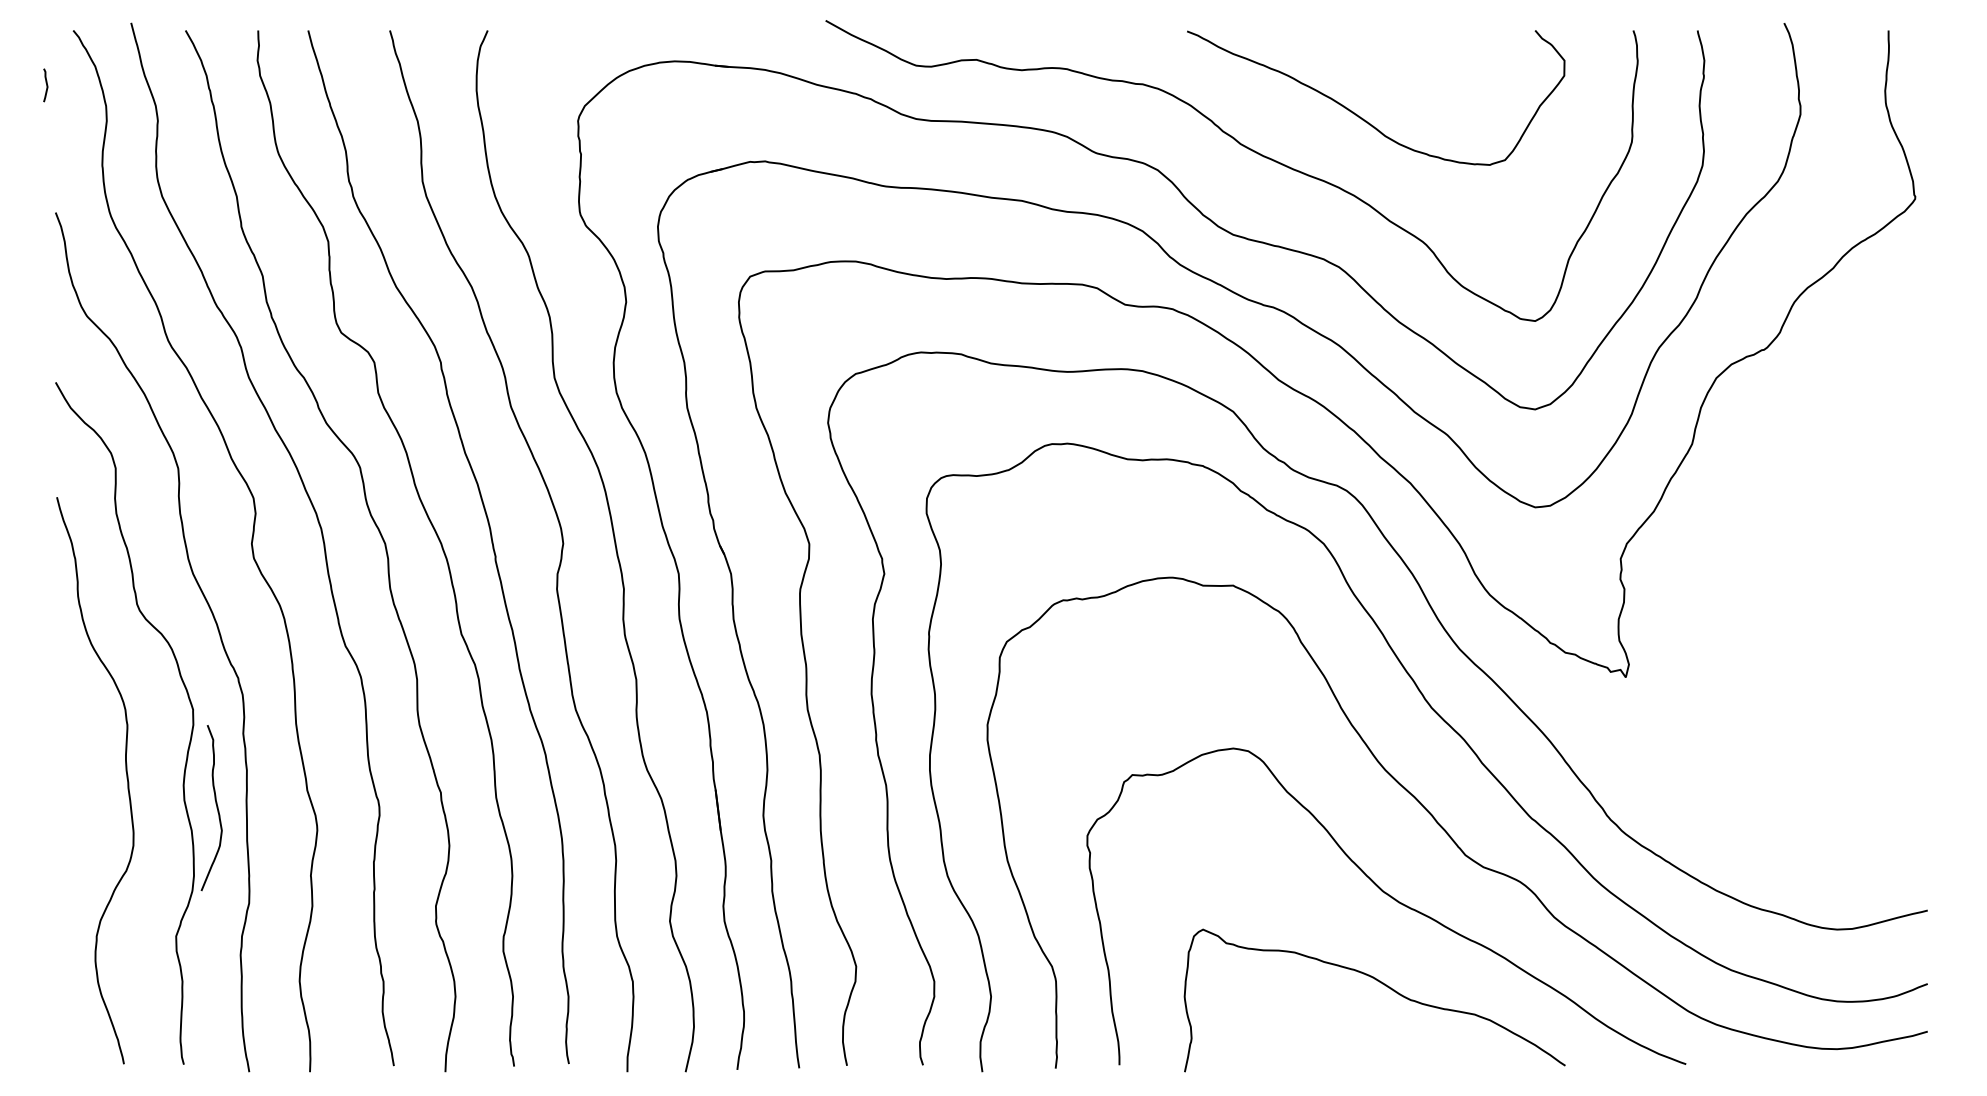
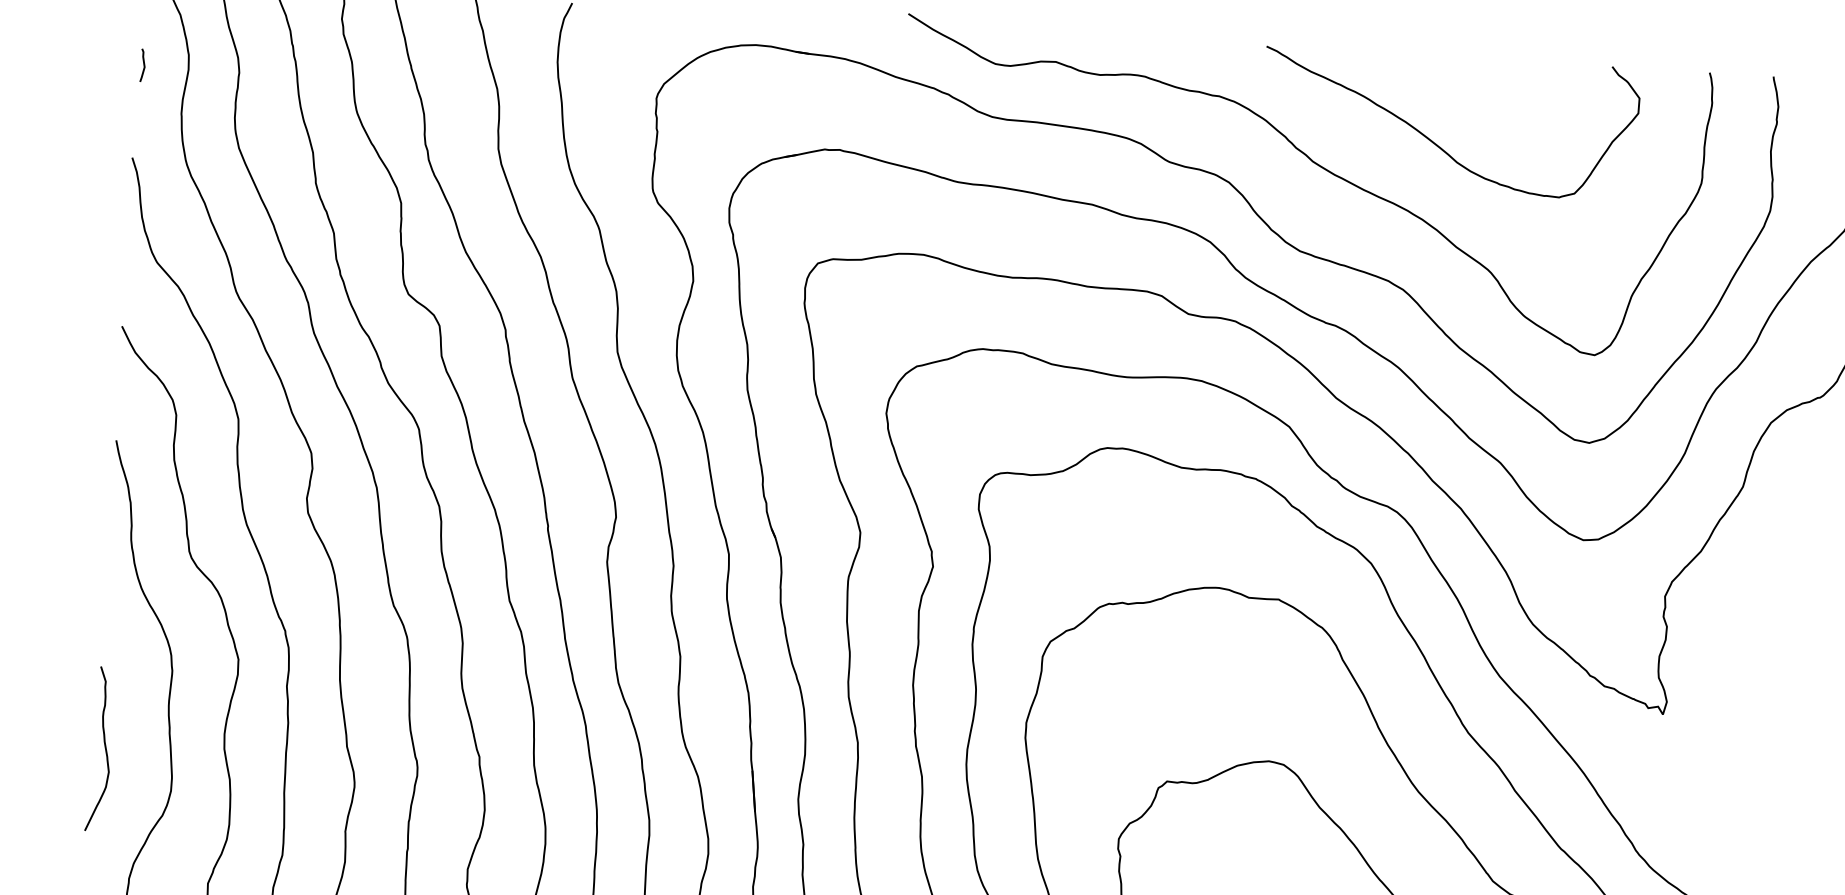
curve: (46, 85) -> (143, 65), moved
curve: (216, 808) -> (104, 749), moved

